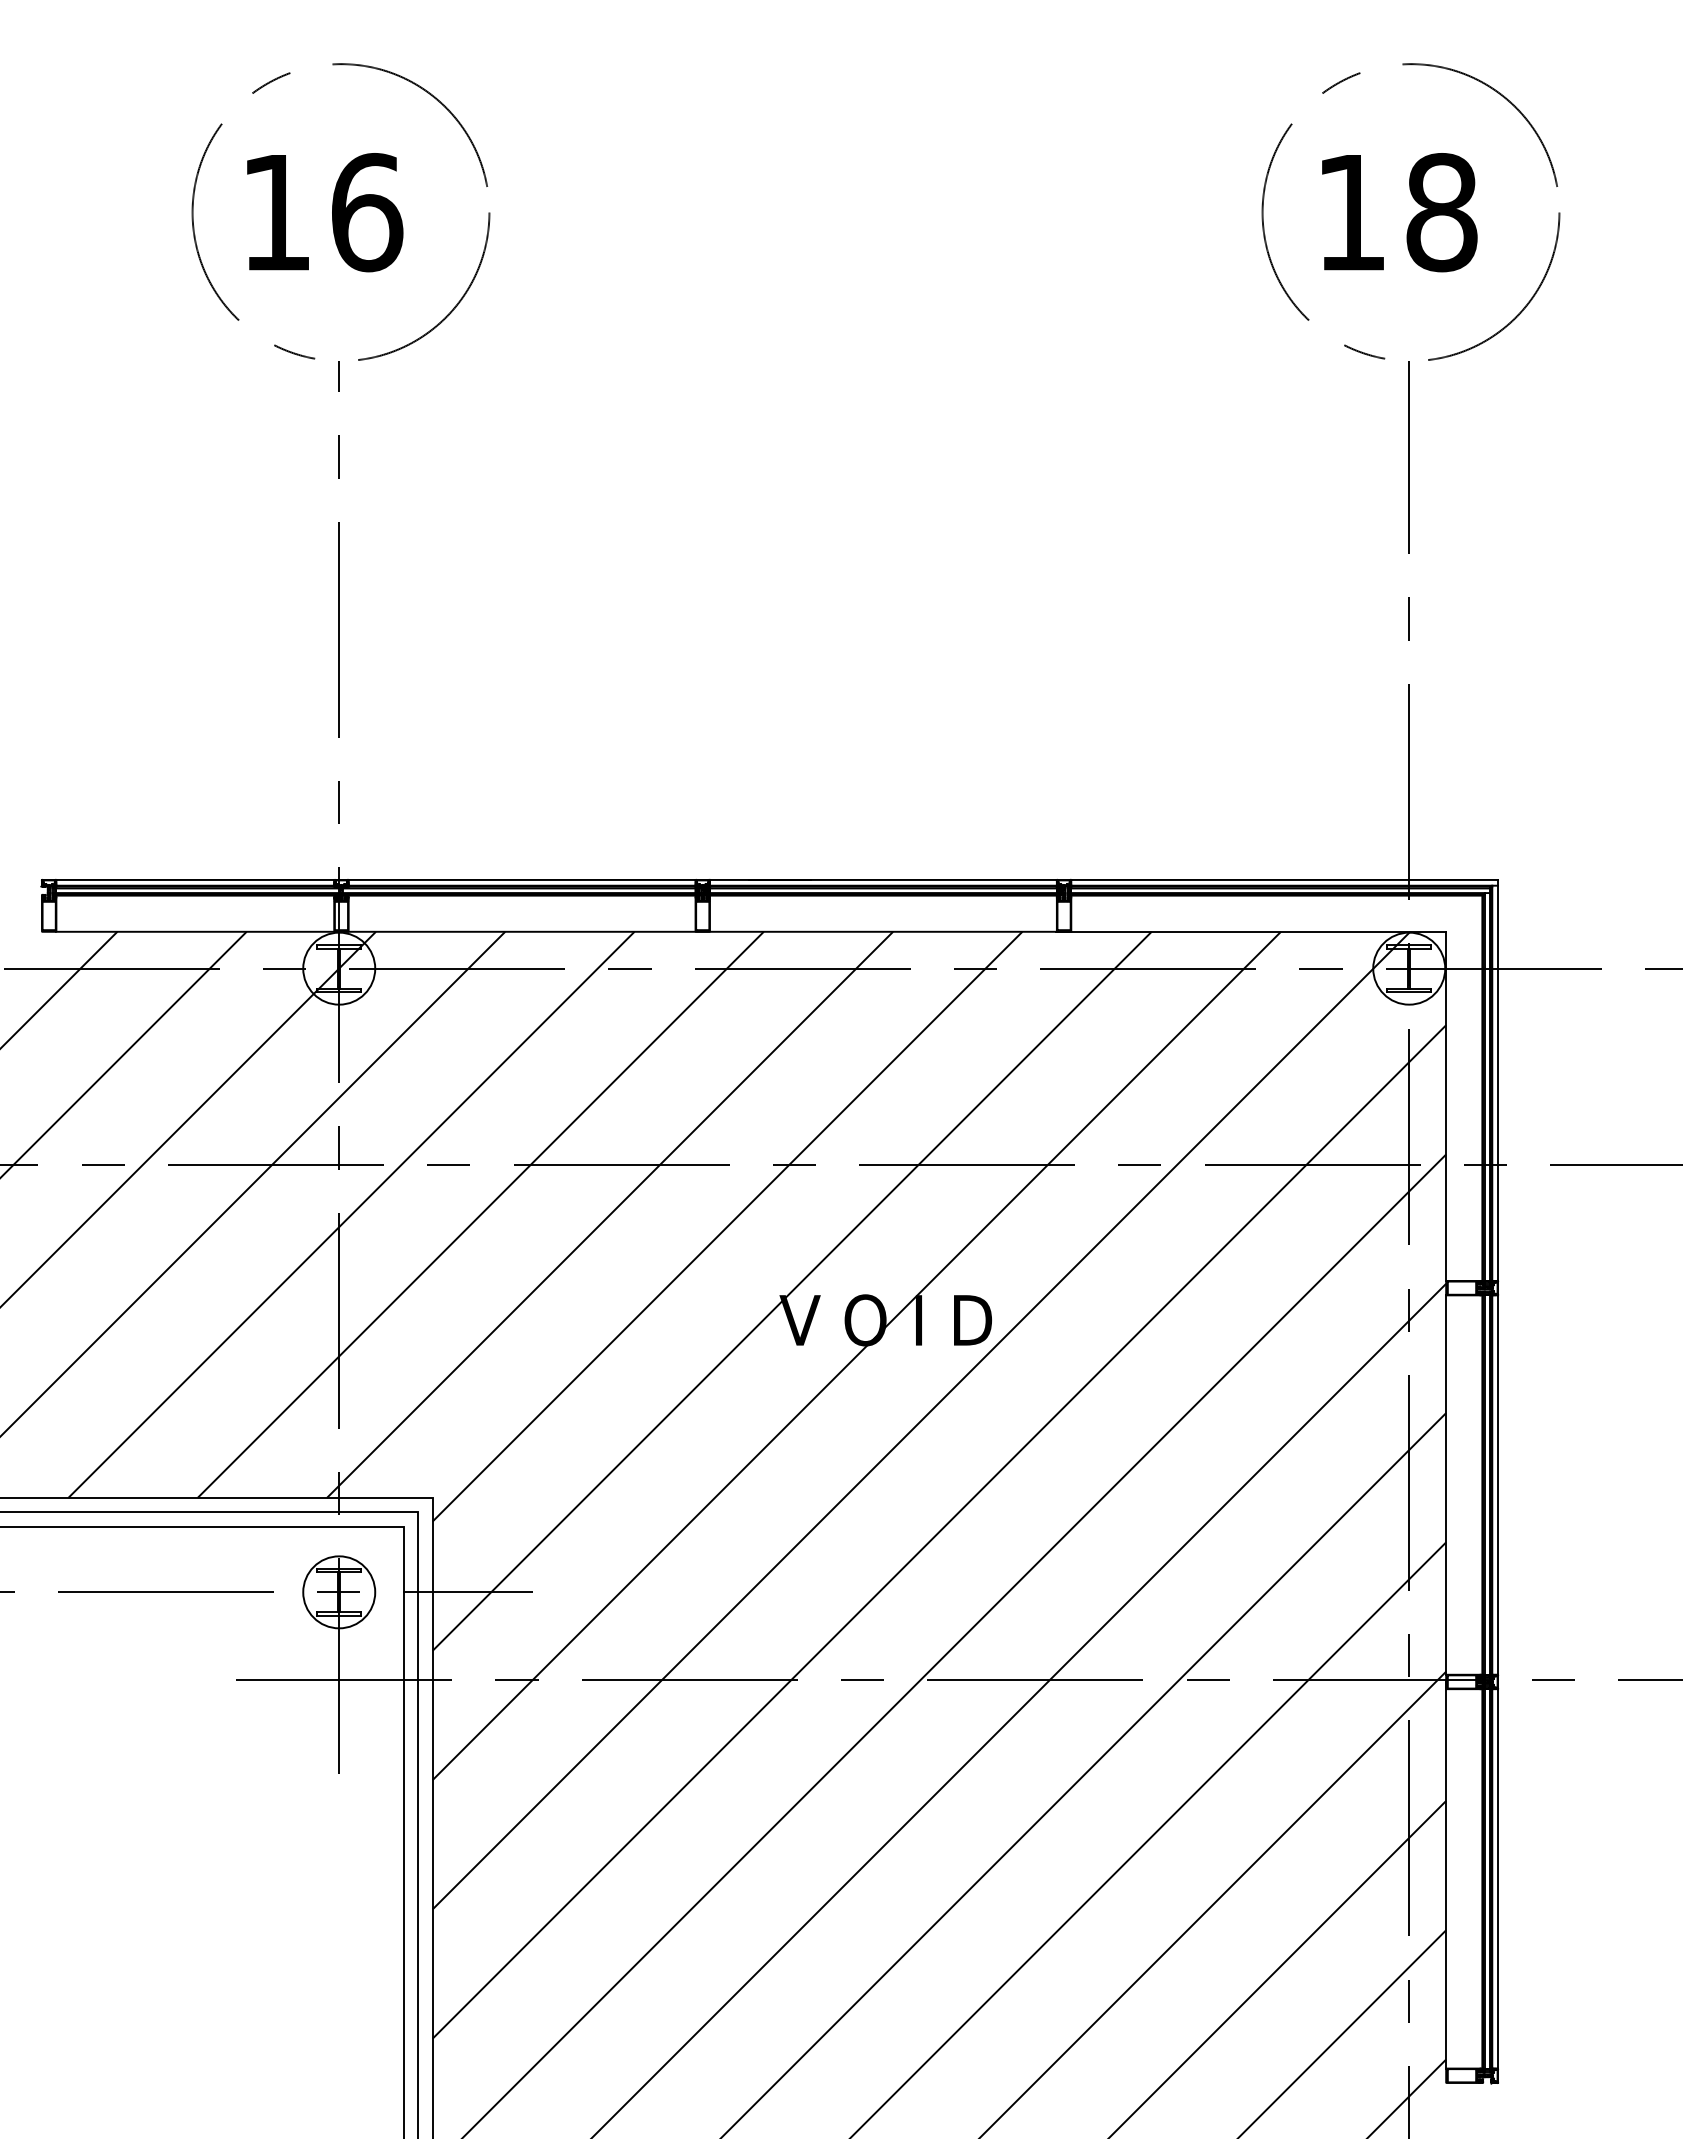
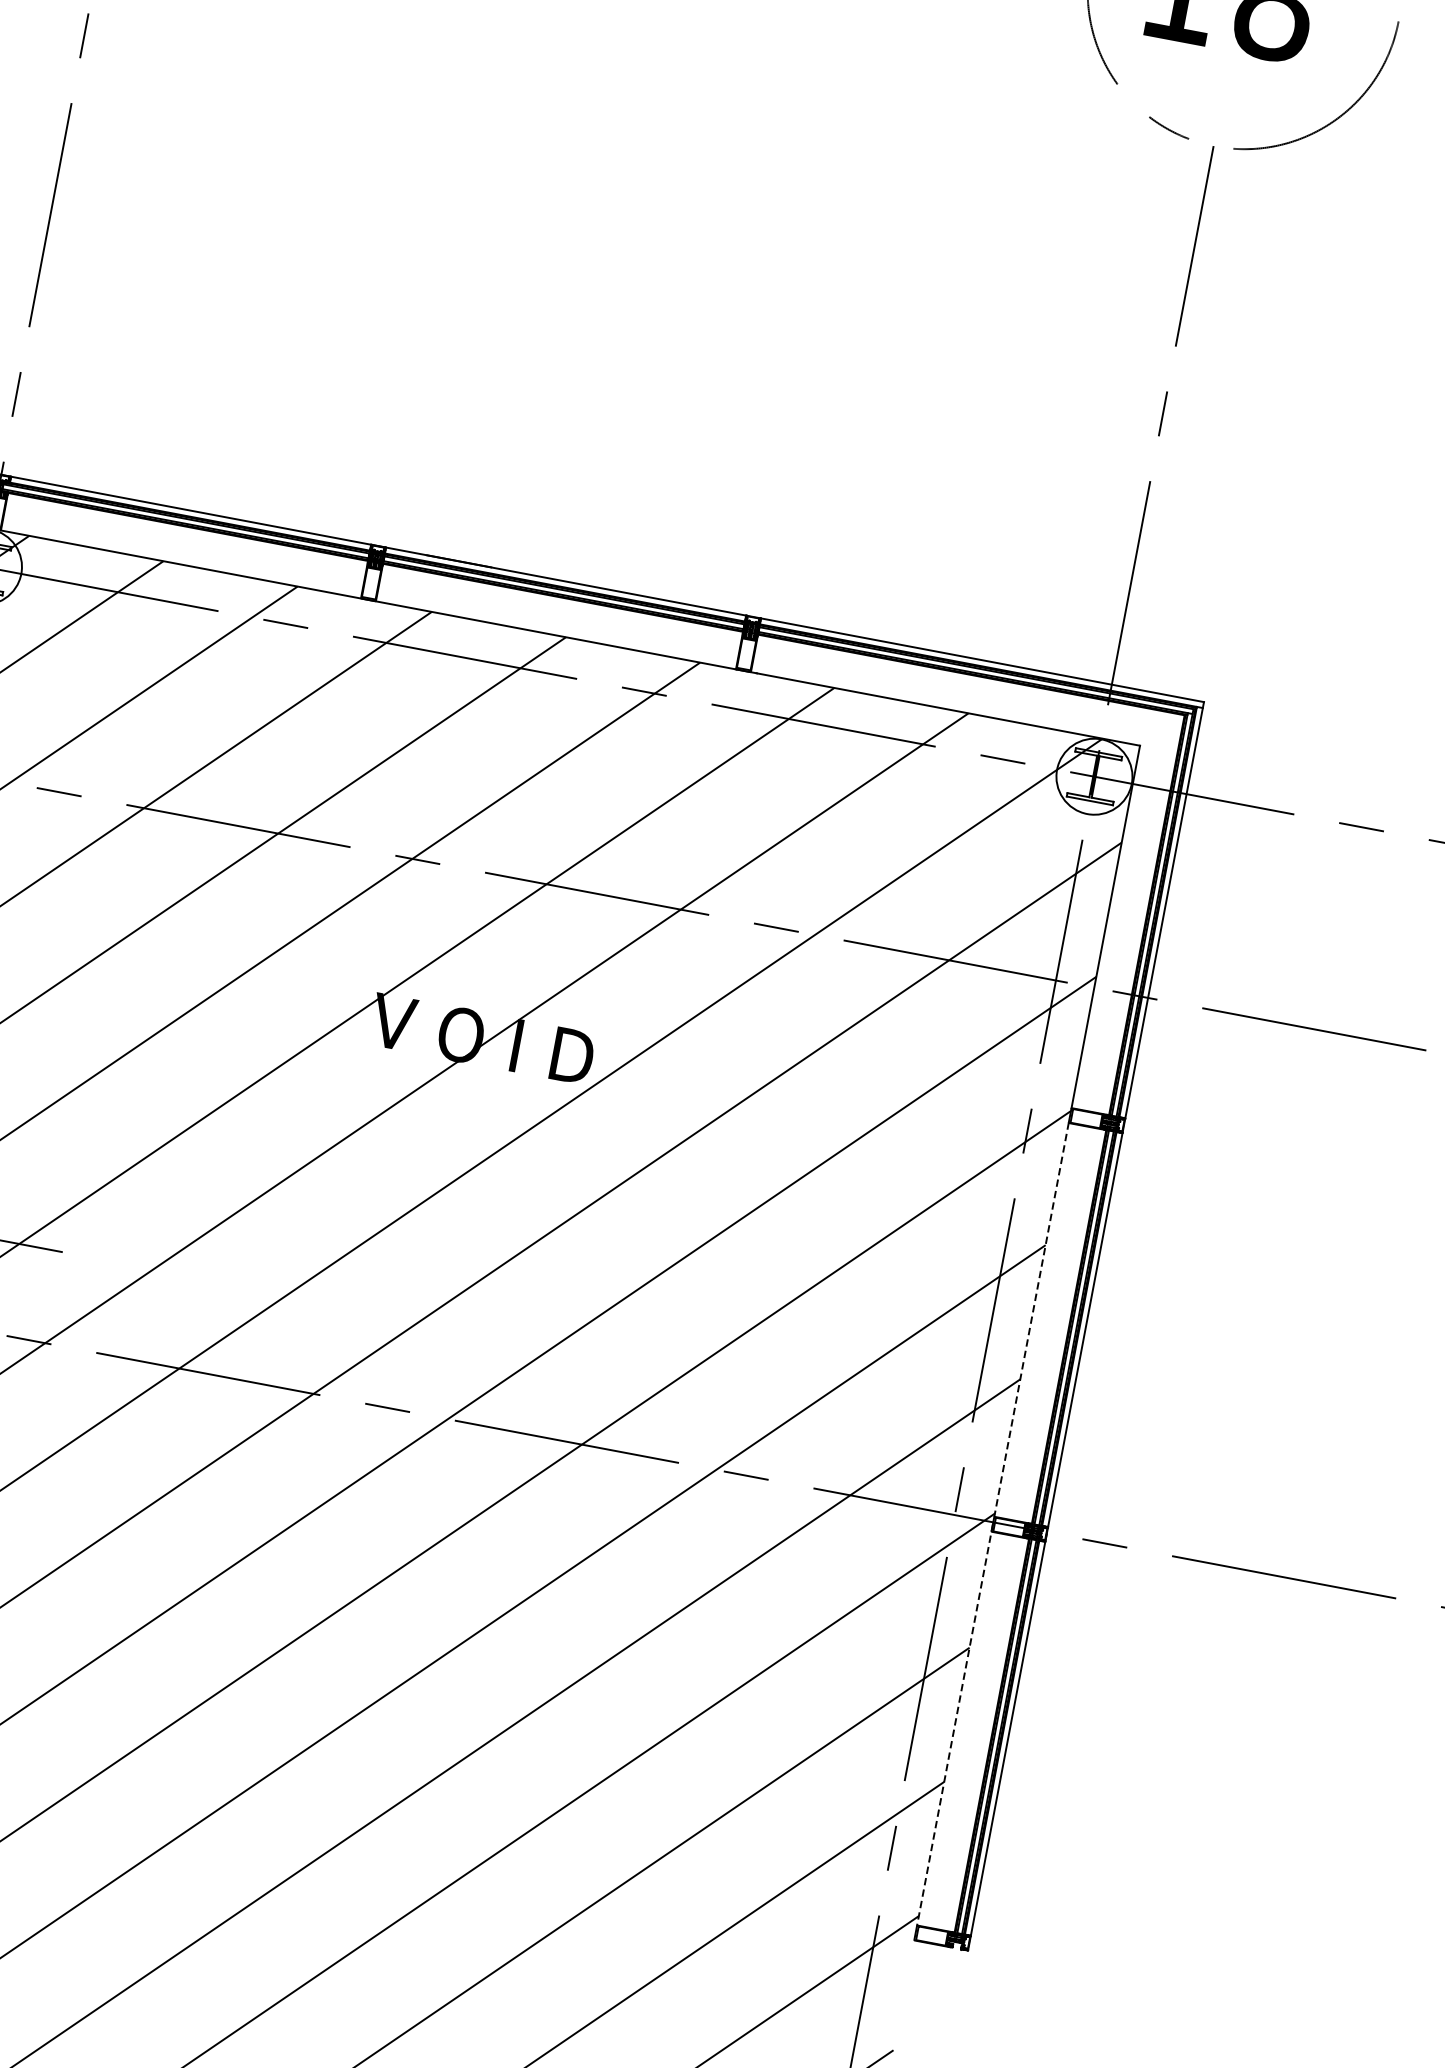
line: (1446, 1485) -> (1031, 1320), solid -> dashed
line: (1446, 1875) -> (955, 1725), solid -> dashed

